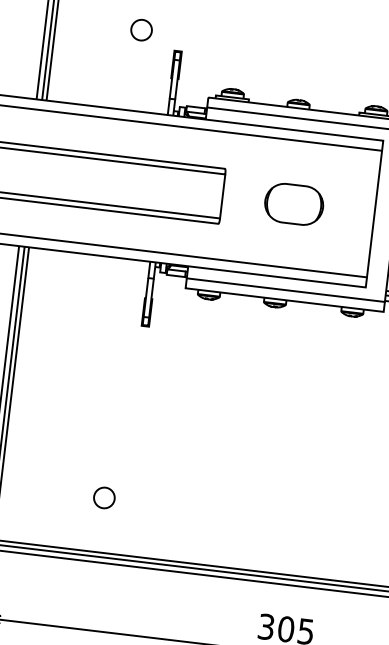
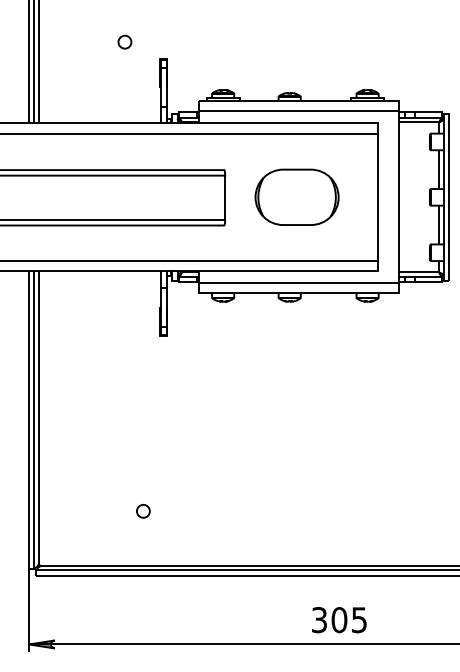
circle: (141, 29) -> (124, 41), size x0.62
part: (293, 203) -> (296, 196), size x1.43
circle: (104, 498) -> (143, 511), size x0.62

